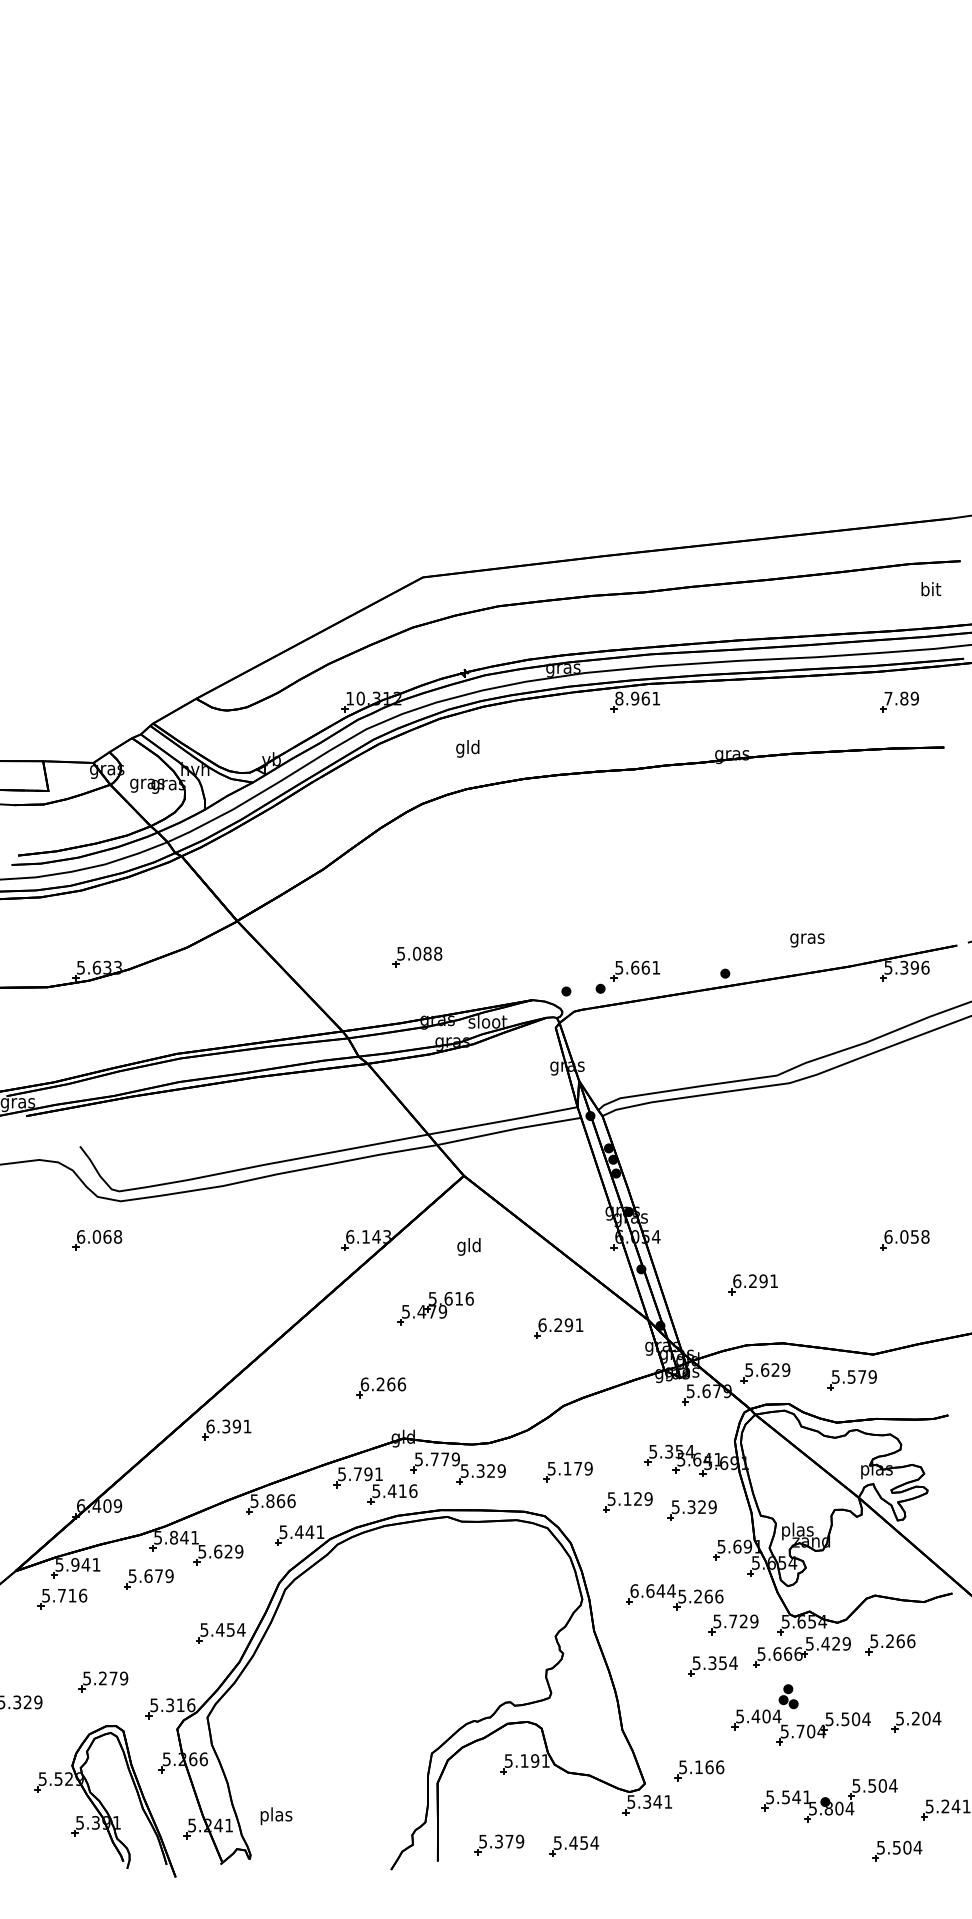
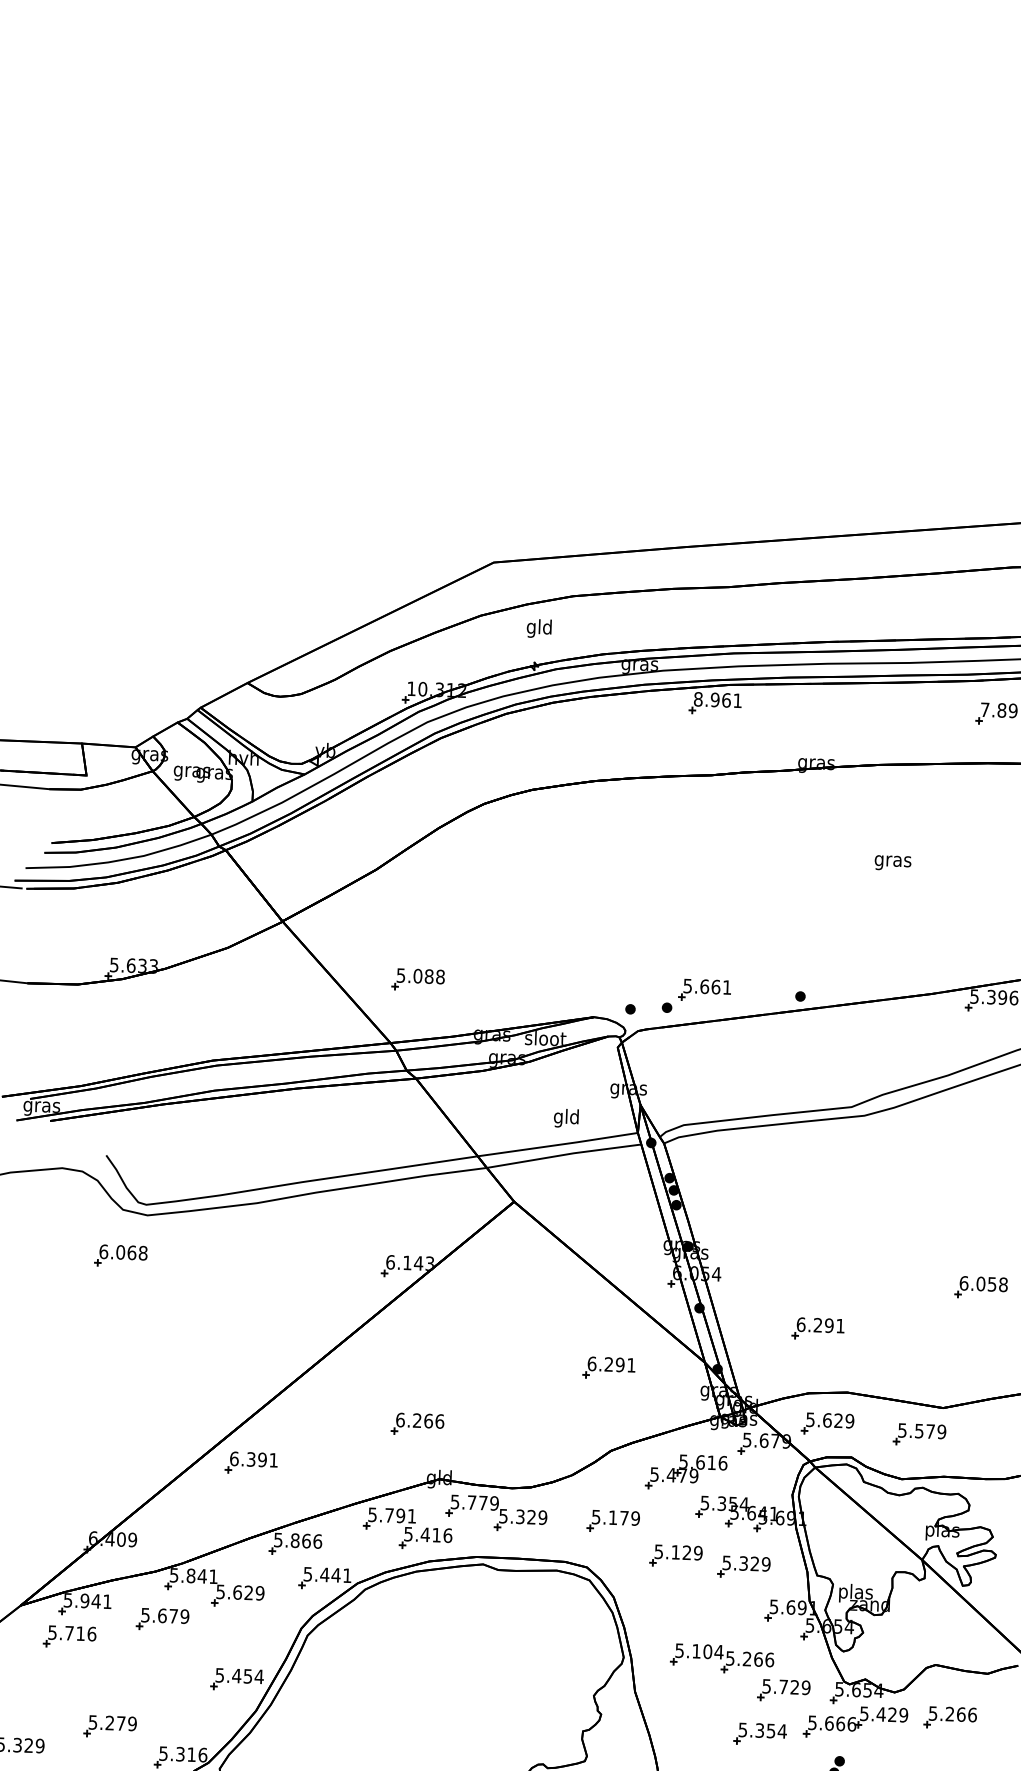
text: (467, 748) -> (538, 628), moved
text: (807, 940) -> (893, 863), moved
part: (417, 956) -> (418, 979), moved
text: (468, 1246) -> (565, 1117), moved
part: (435, 1308) -> (686, 1472), moved
text: (647, 1590) -> (693, 1650), 6.644 -> 5.104

